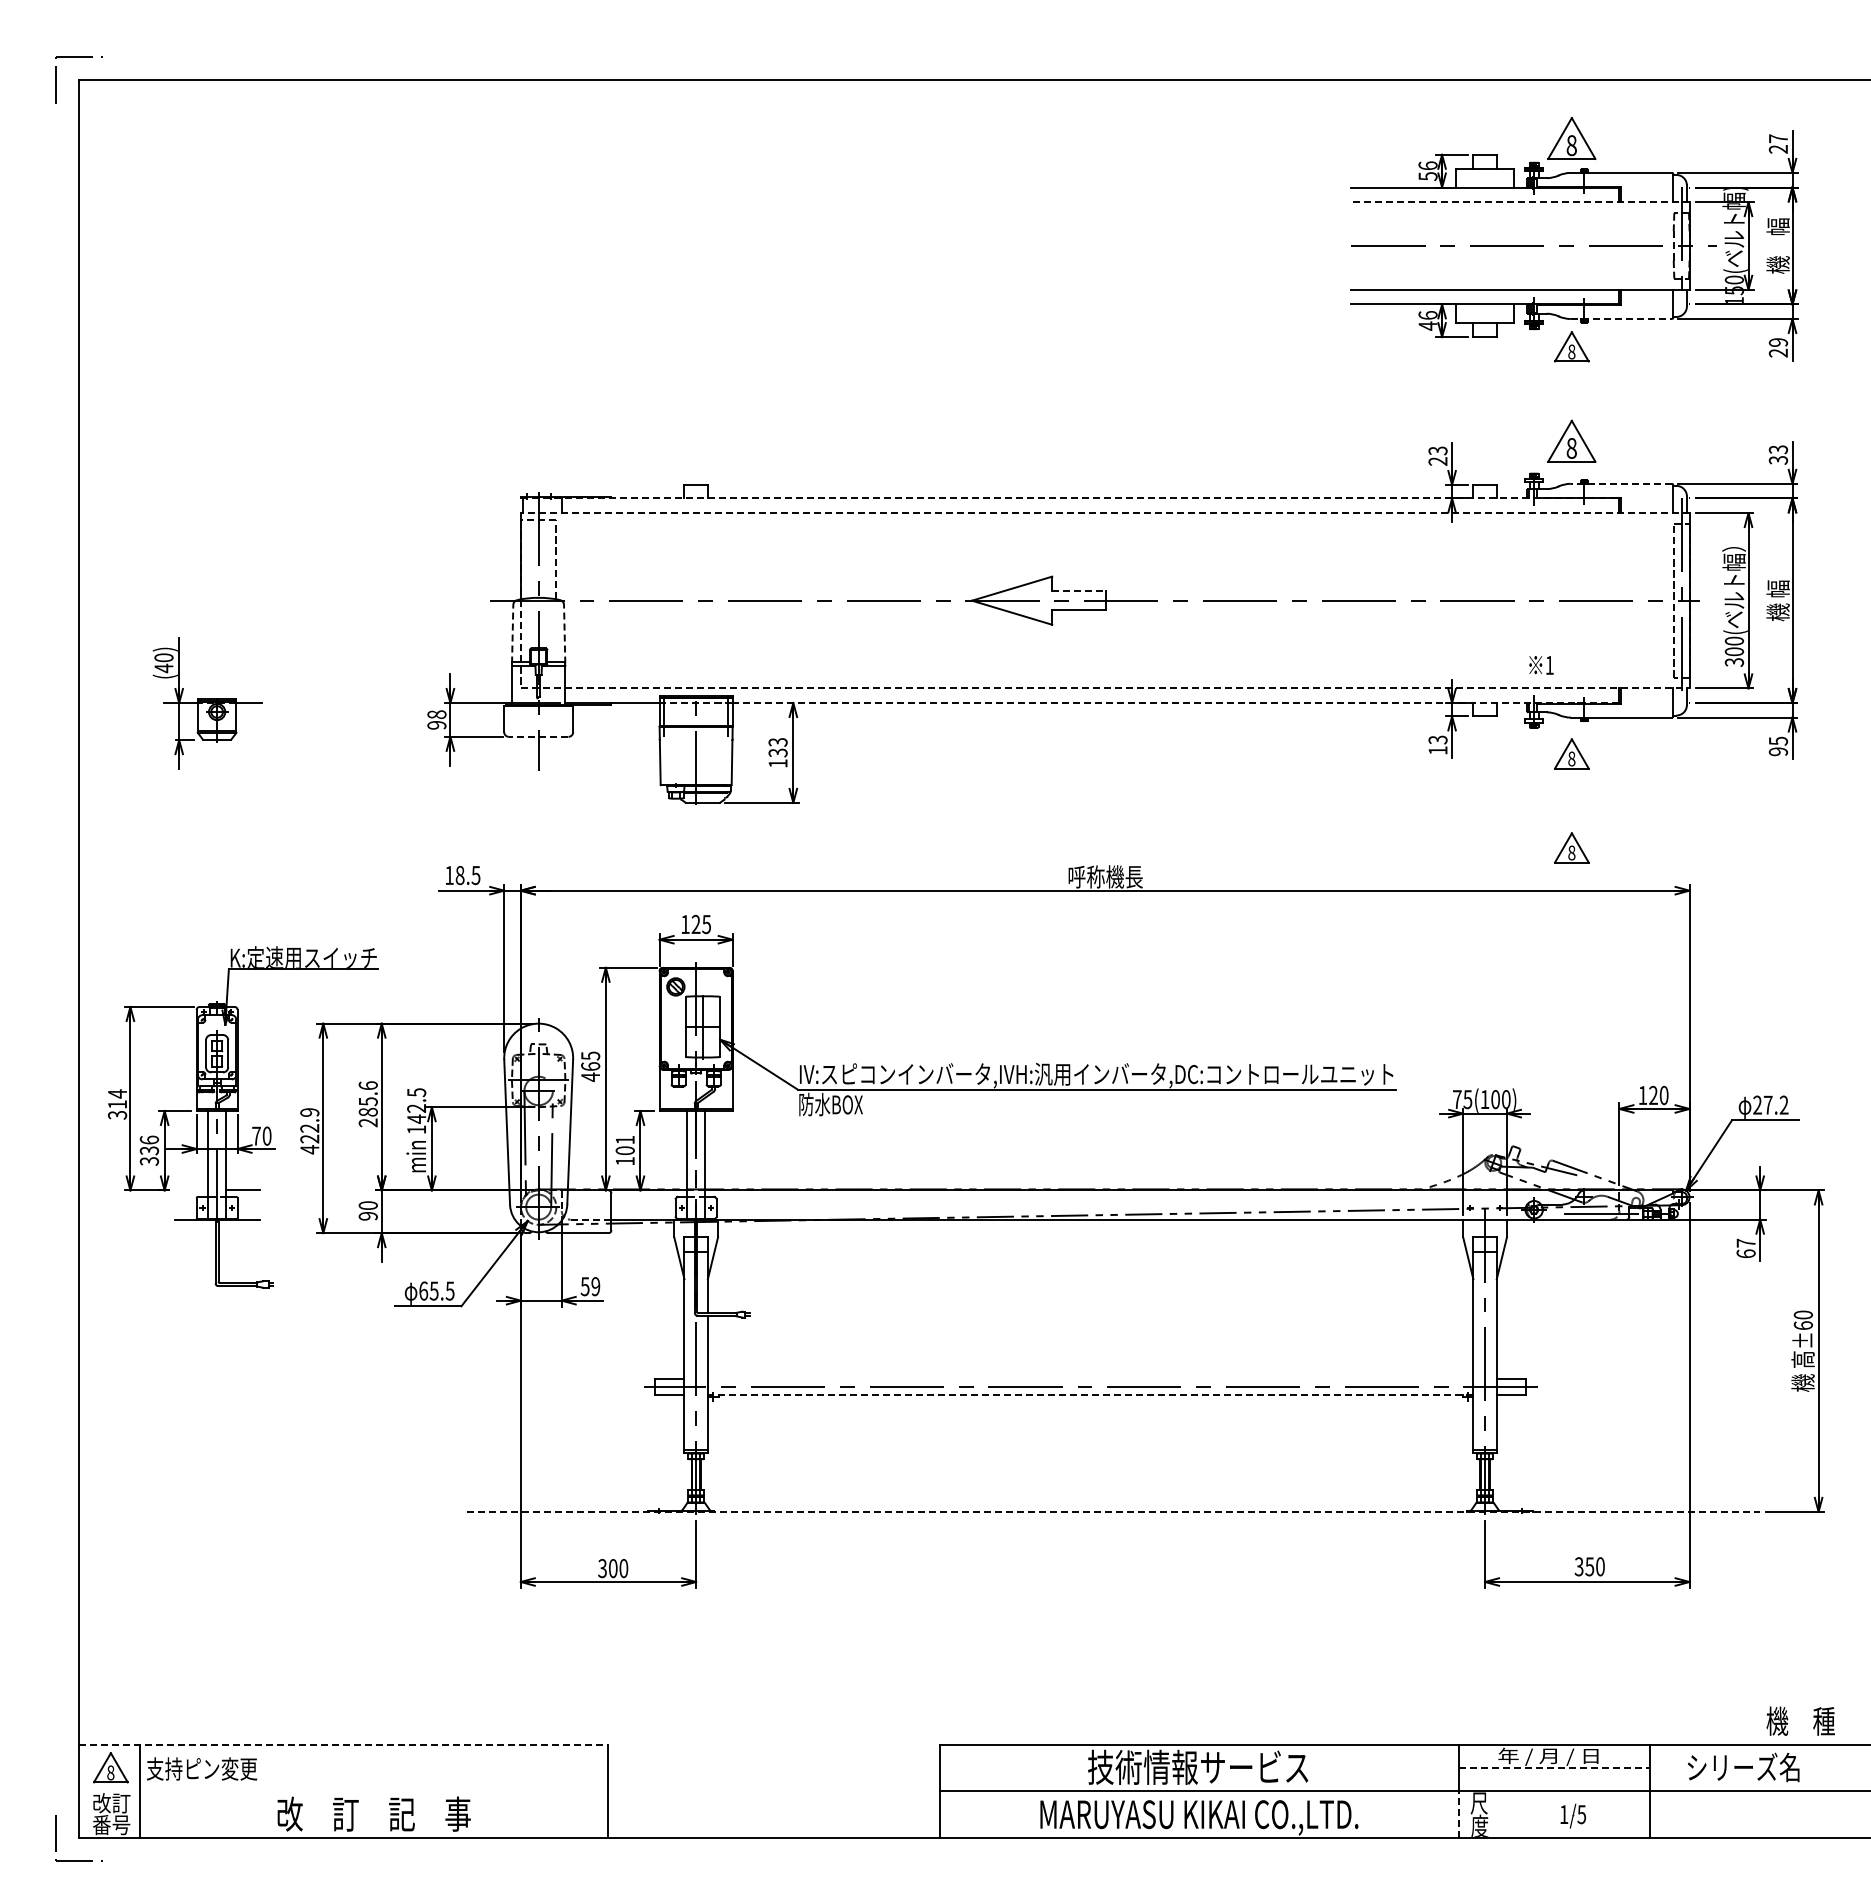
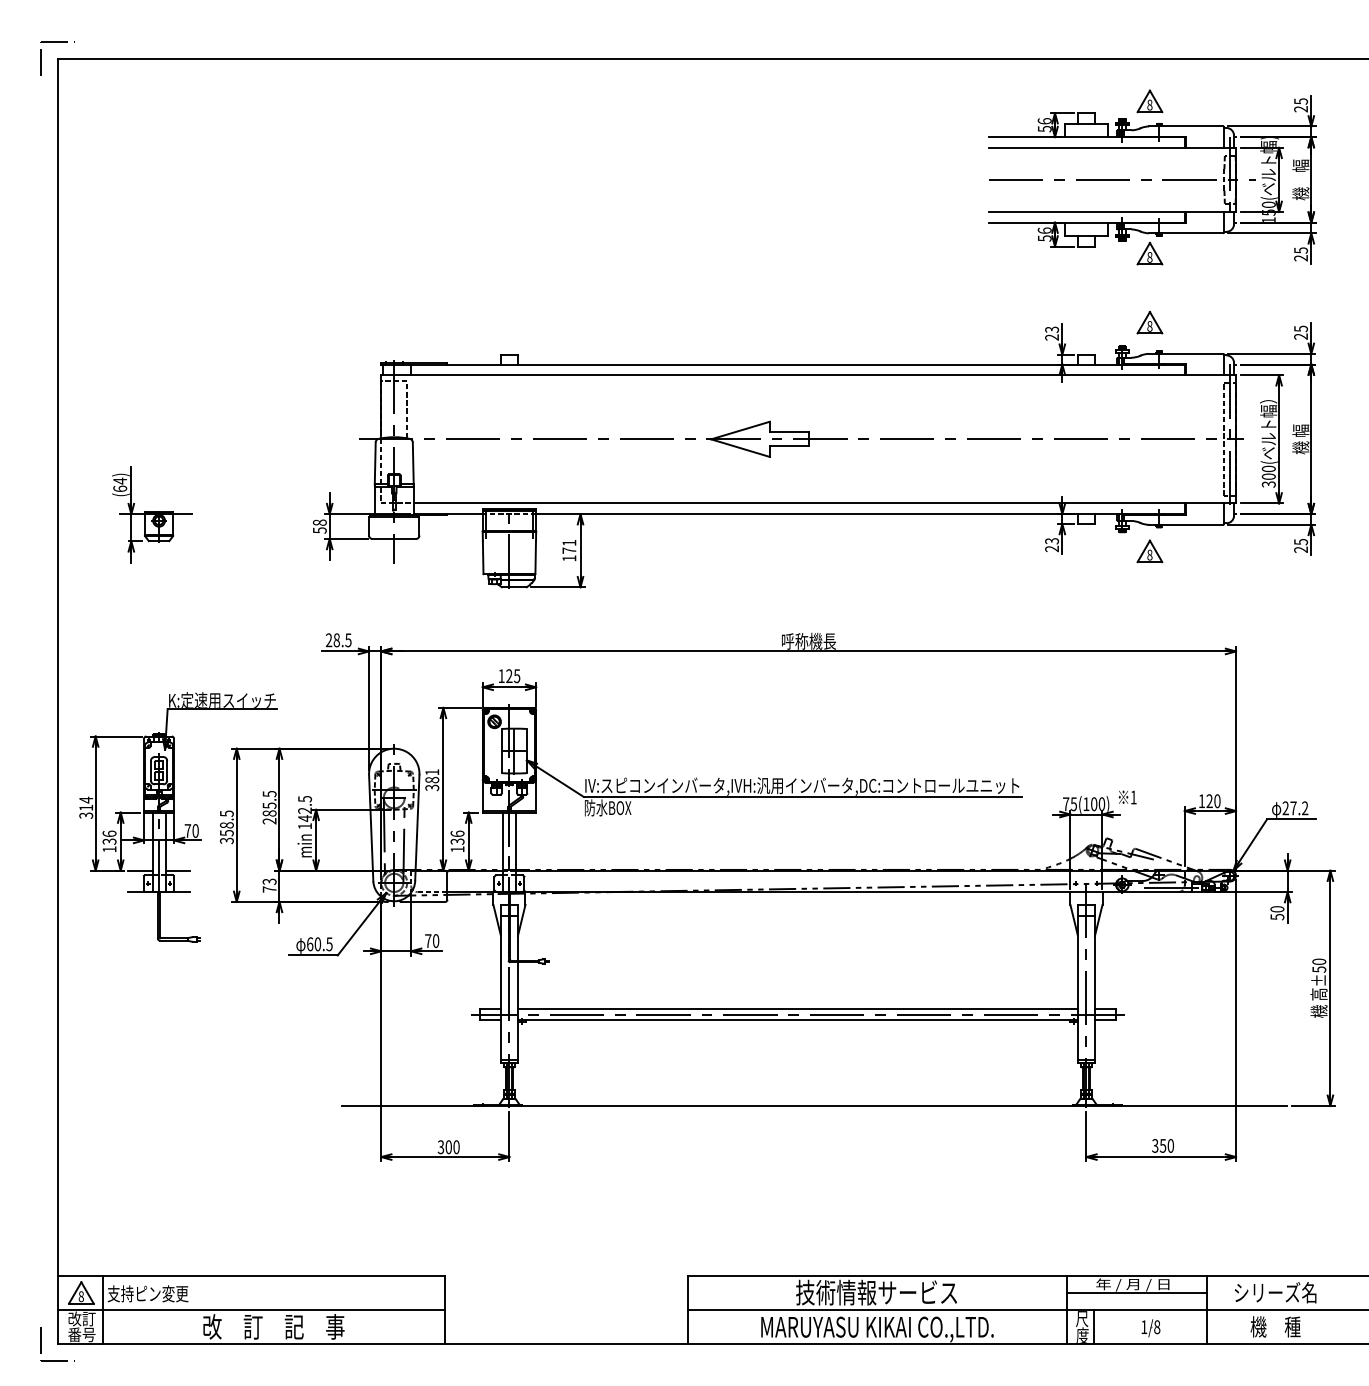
part: (1571, 138) -> (1149, 101), size x0.71
text: (1778, 138) -> (1301, 101), 27 -> 25
line: (1520, 202) -> (1112, 148), dashed -> solid
line: (1621, 319) -> (1186, 233), dashed -> solid
text: (1427, 325) -> (1044, 238), 46 -> 56
text: (1777, 342) -> (1300, 250), 29 -> 25
part: (1571, 440) -> (1149, 322), size x0.71
text: (1778, 454) -> (1301, 332), 33 -> 25
line: (1621, 483) -> (1186, 353), dashed -> solid
line: (1070, 498) -> (783, 364), dashed -> solid
line: (1105, 513) -> (808, 375), dashed -> solid
line: (1078, 591) -> (789, 432), dashed -> solid
line: (512, 633) -> (375, 463), dashed -> solid
line: (564, 633) -> (413, 463), dashed -> solid
text: (163, 663) -> (119, 485), (40) -> (64)
text: (1541, 665) -> (1127, 797), moved
line: (1128, 688) -> (825, 503), dashed -> solid
line: (1175, 702) -> (860, 513), dashed -> solid
text: (436, 725) -> (319, 530), 98 -> 58
line: (538, 736) -> (394, 538), dashed -> solid
text: (777, 747) -> (568, 546), 133 -> 171
text: (1437, 750) -> (1051, 548), 13 -> 23
text: (1778, 751) -> (1301, 549), 95 -> 25
part: (1571, 847) -> (1149, 619), removed
text: (449, 874) -> (329, 639), 18.5 -> 28.5
text: (590, 1066) -> (432, 780), 465 -> 381
text: (367, 1085) -> (269, 793), 285.6 -> 285.5
text: (309, 1131) -> (226, 827), 422.9 -> 358.5
text: (624, 1145) -> (457, 837), 101 -> 136
text: (149, 1161) -> (109, 849), 336 -> 136
line: (191, 1190) -> (140, 870), added
text: (367, 1210) -> (269, 885), 90 -> 73
text: (1745, 1248) -> (1276, 913), 67 -> 50
text: (590, 1286) -> (432, 940), 59 -> 70
text: (433, 1290) -> (317, 943), 65.5 -> 60.5
text: (1802, 1325) -> (1318, 969), ±60 -> ±50
line: (1090, 1379) -> (797, 1008), added
line: (1090, 1395) -> (797, 1020), dashed -> solid
line: (1113, 1511) -> (814, 1105), dashed -> solid
text: (1800, 1720) -> (1275, 1326), moved
line: (344, 1744) -> (252, 1275), dashed -> solid
line: (1554, 1767) -> (1137, 1292), dashed -> solid
line: (343, 1791) -> (251, 1310), added
line: (1458, 1814) -> (1067, 1327), dashed -> solid
line: (1495, 1814) -> (1094, 1327), added
text: (1581, 1814) -> (1156, 1327), 1/5 -> 1/8

